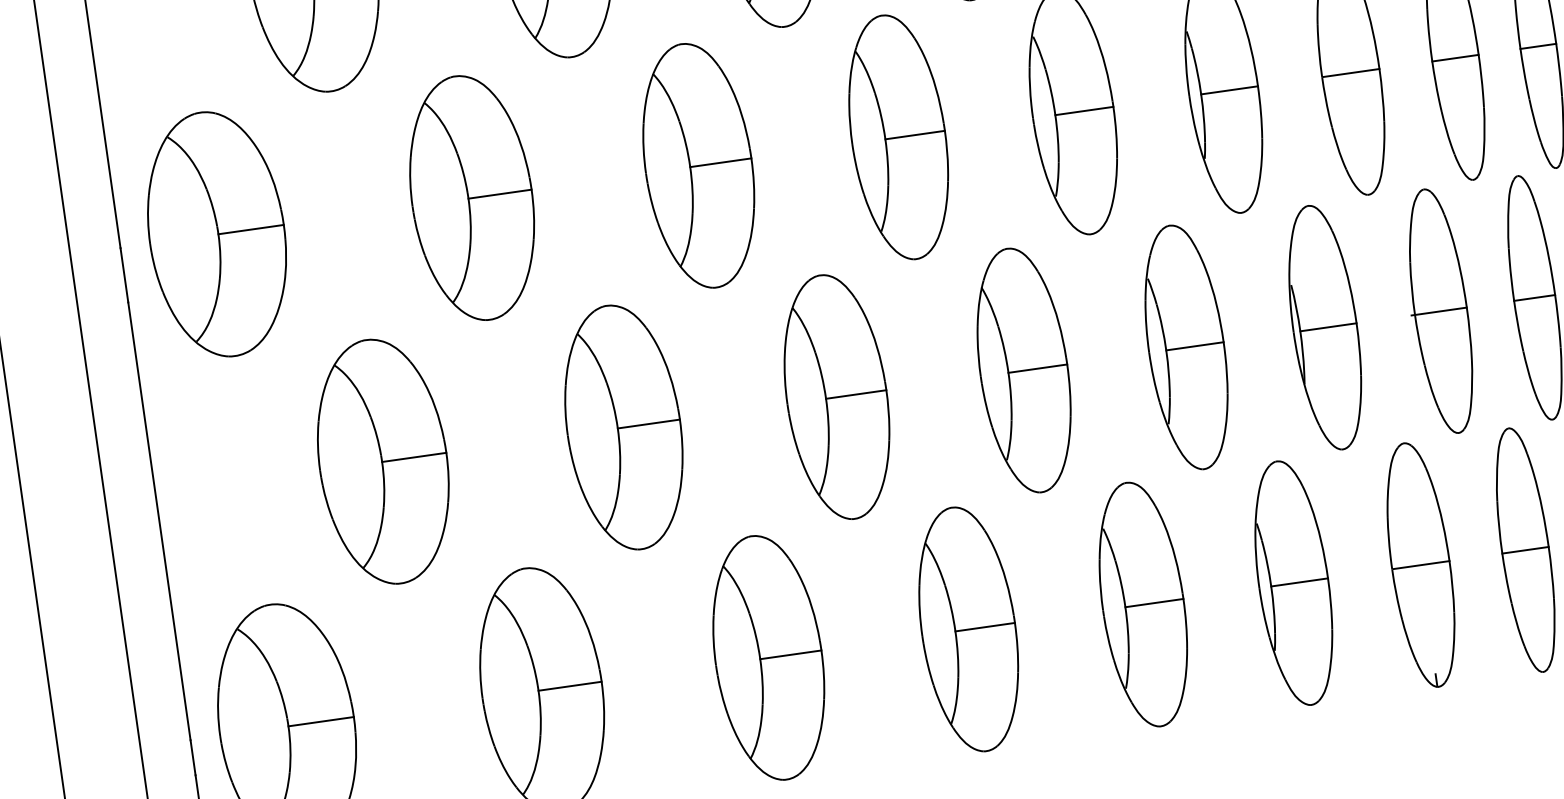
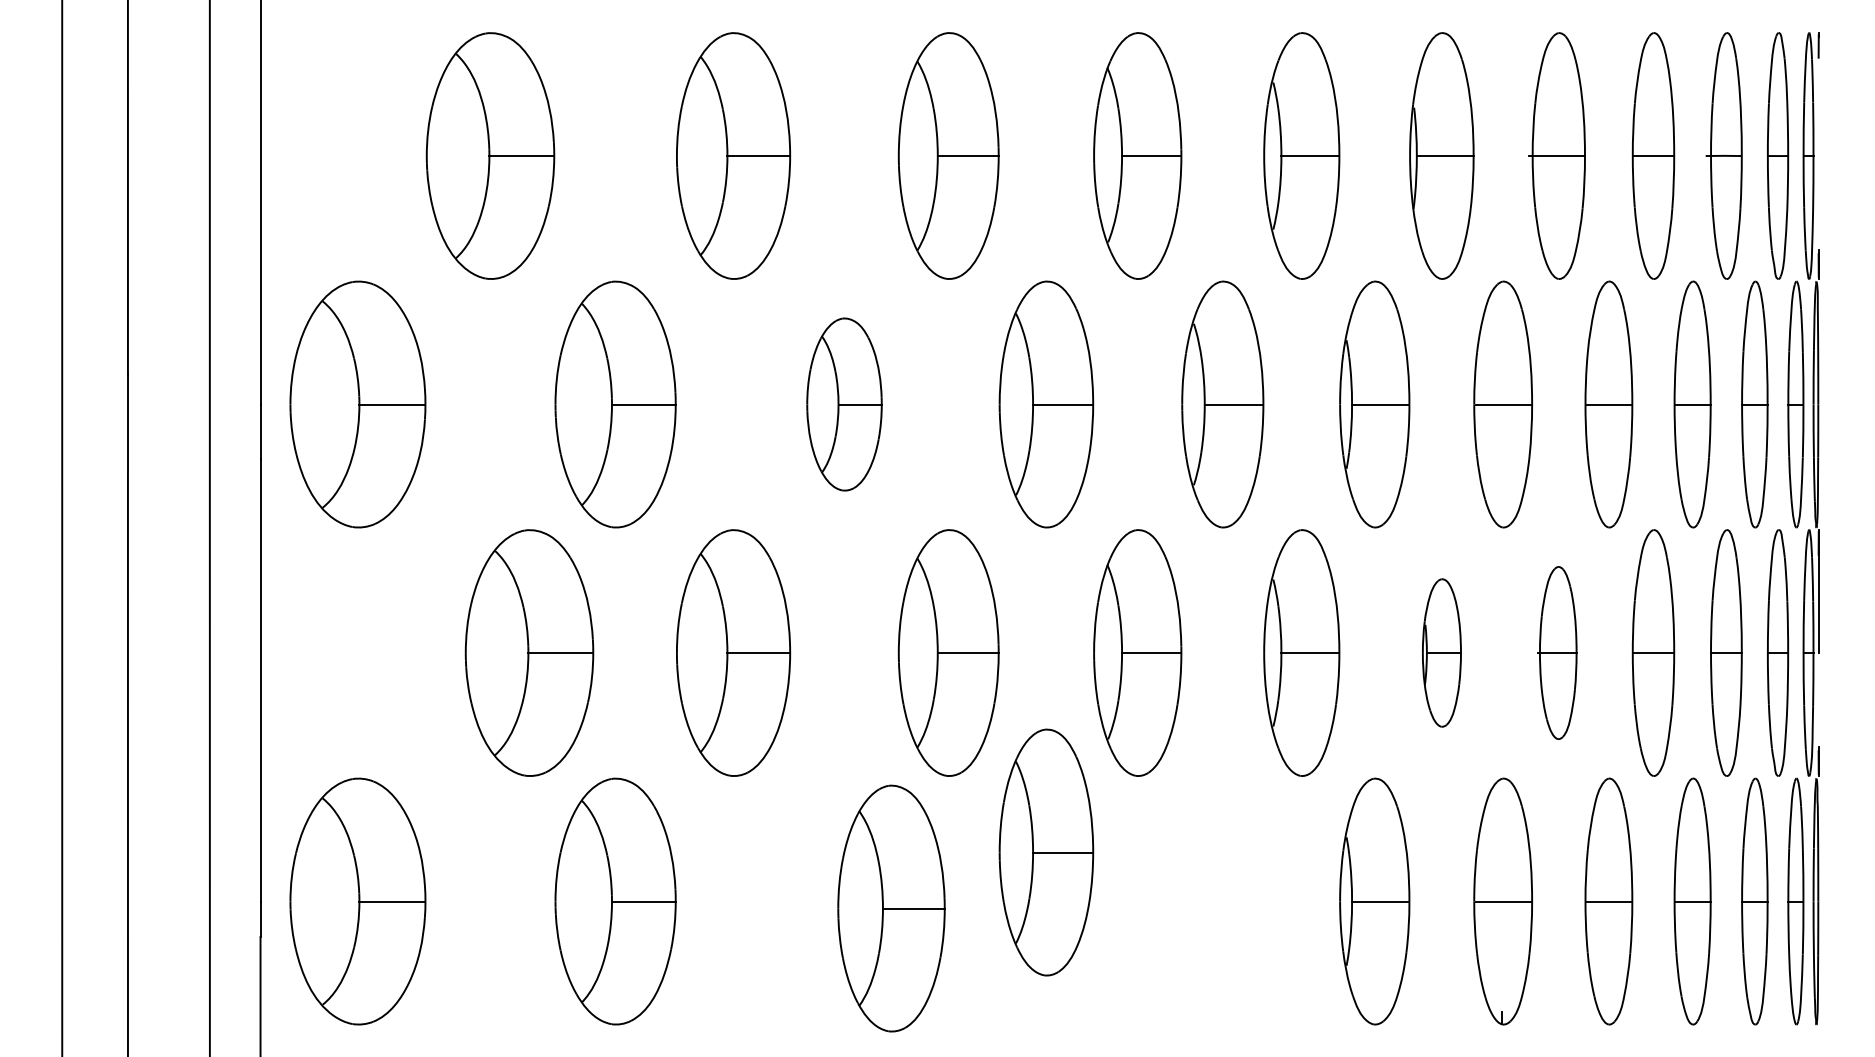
part: (698, 165) -> (844, 404), size x0.7
part: (1438, 311) -> (1556, 652), size x0.7
part: (1324, 327) -> (1441, 652), size x0.6
part: (383, 461) -> (529, 652), moved
part: (1142, 604) -> (1222, 901), removed
part: (968, 629) -> (1046, 852), moved
part: (768, 657) -> (891, 908), moved

